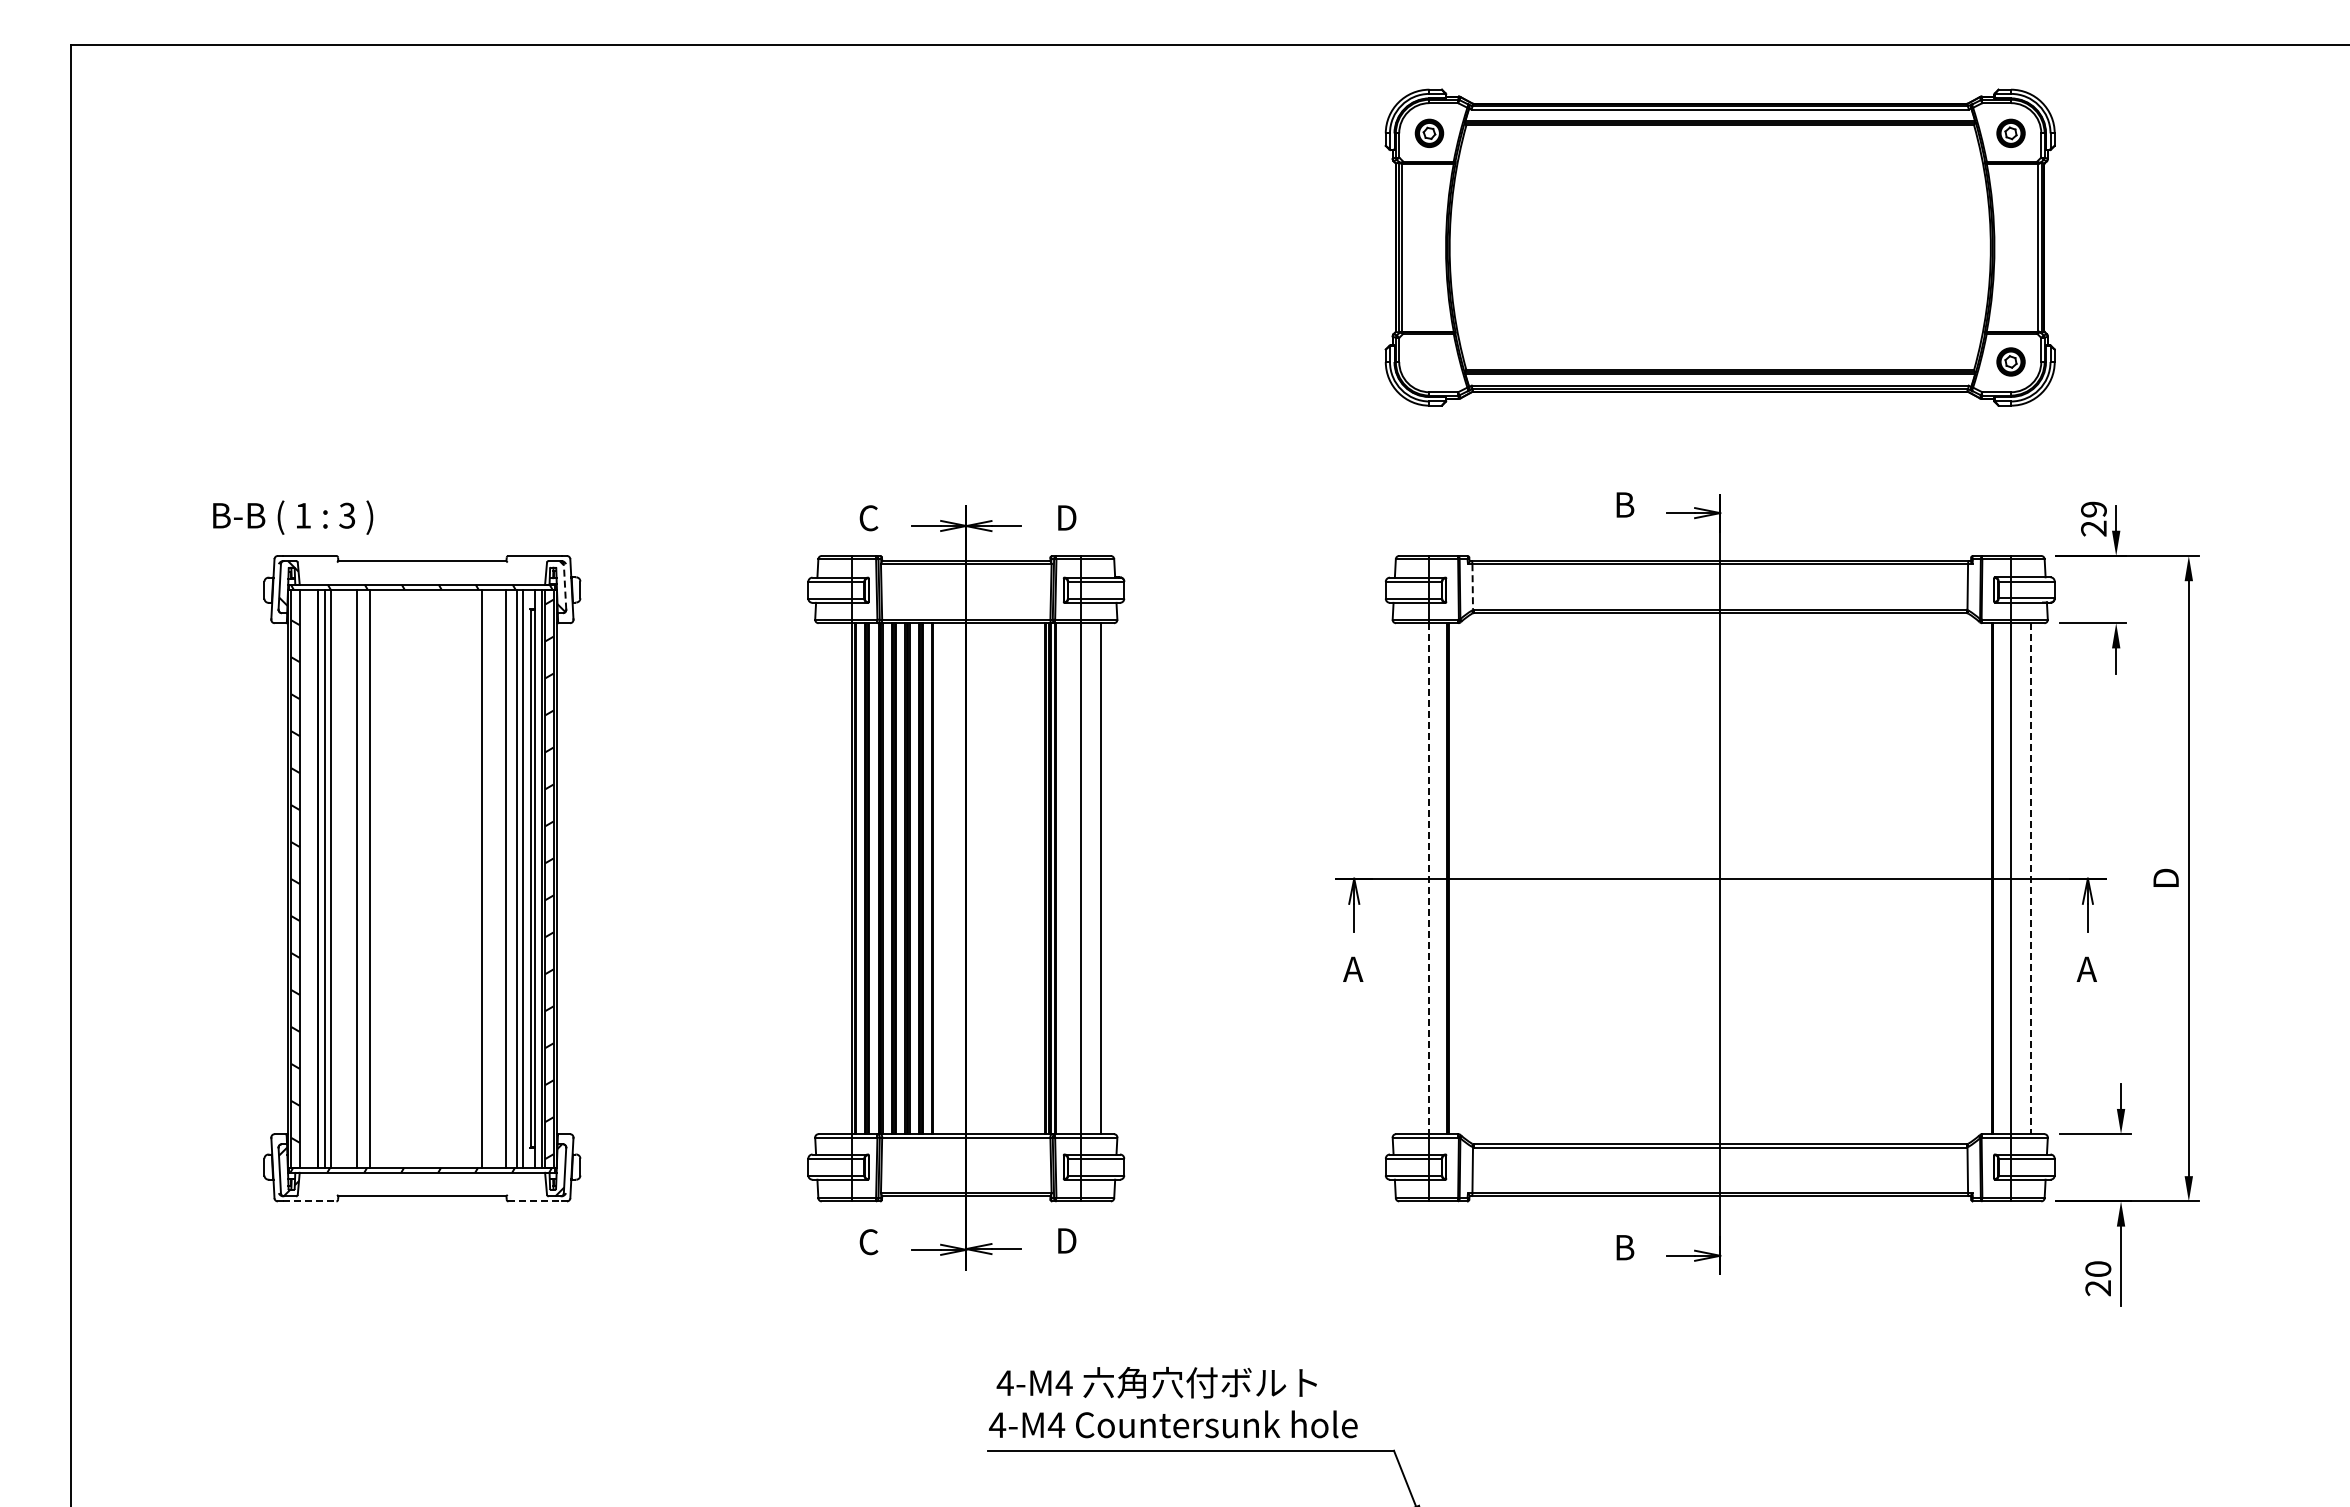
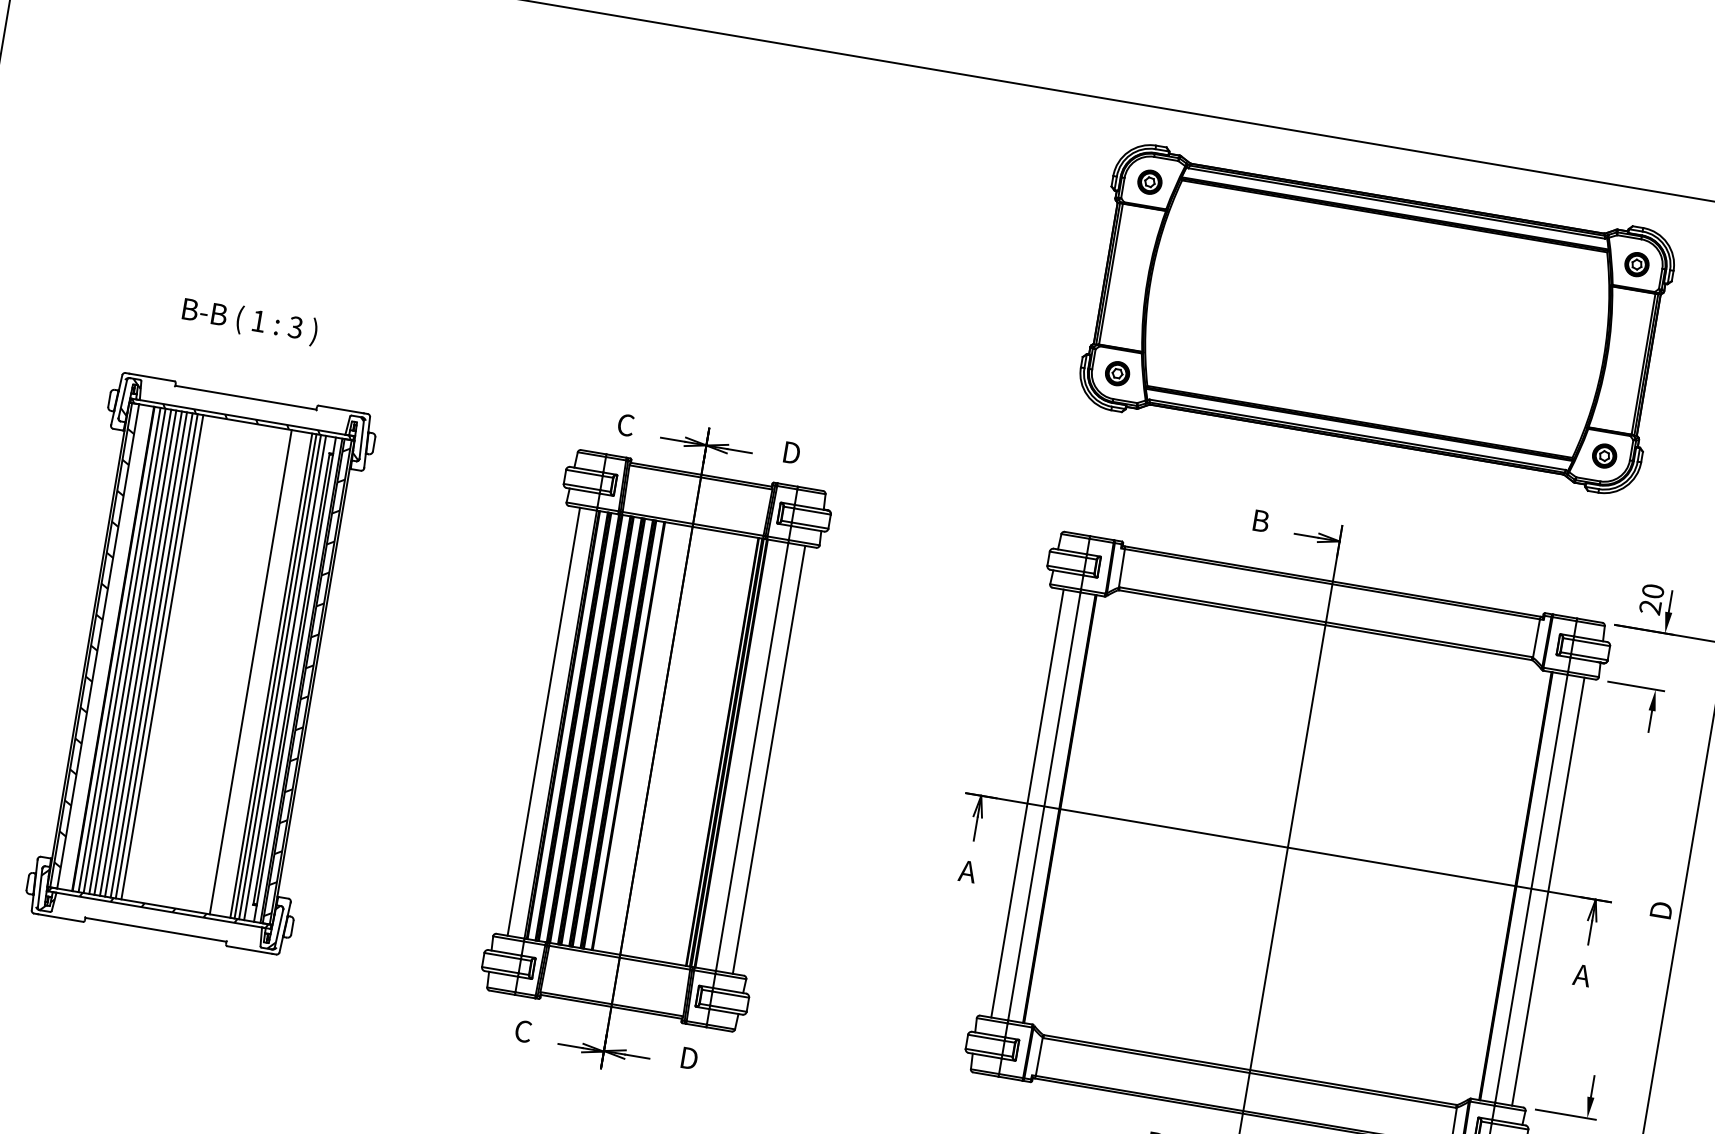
part: (1429, 361) -> (1117, 373), added
text: (2093, 509) -> (1652, 591), 29 -> 20
text: (293, 517) -> (250, 321), moved
line: (565, 586) -> (362, 439), dashed -> solid
line: (1472, 586) -> (1121, 567), dashed -> solid
line: (338, 878) -> (130, 651), added
line: (344, 878) -> (135, 652), added
line: (350, 878) -> (140, 653), added
line: (363, 878) -> (151, 655), added
line: (376, 878) -> (162, 657), added
line: (511, 878) -> (275, 676), added
line: (831, 878) -> (543, 721), added
line: (1409, 878) -> (1027, 803), added
line: (1429, 879) -> (1044, 807), dashed -> solid
line: (2031, 879) -> (1548, 892), dashed -> solid
line: (309, 1201) -> (60, 918), dashed -> solid
line: (535, 1201) -> (249, 950), dashed -> solid

